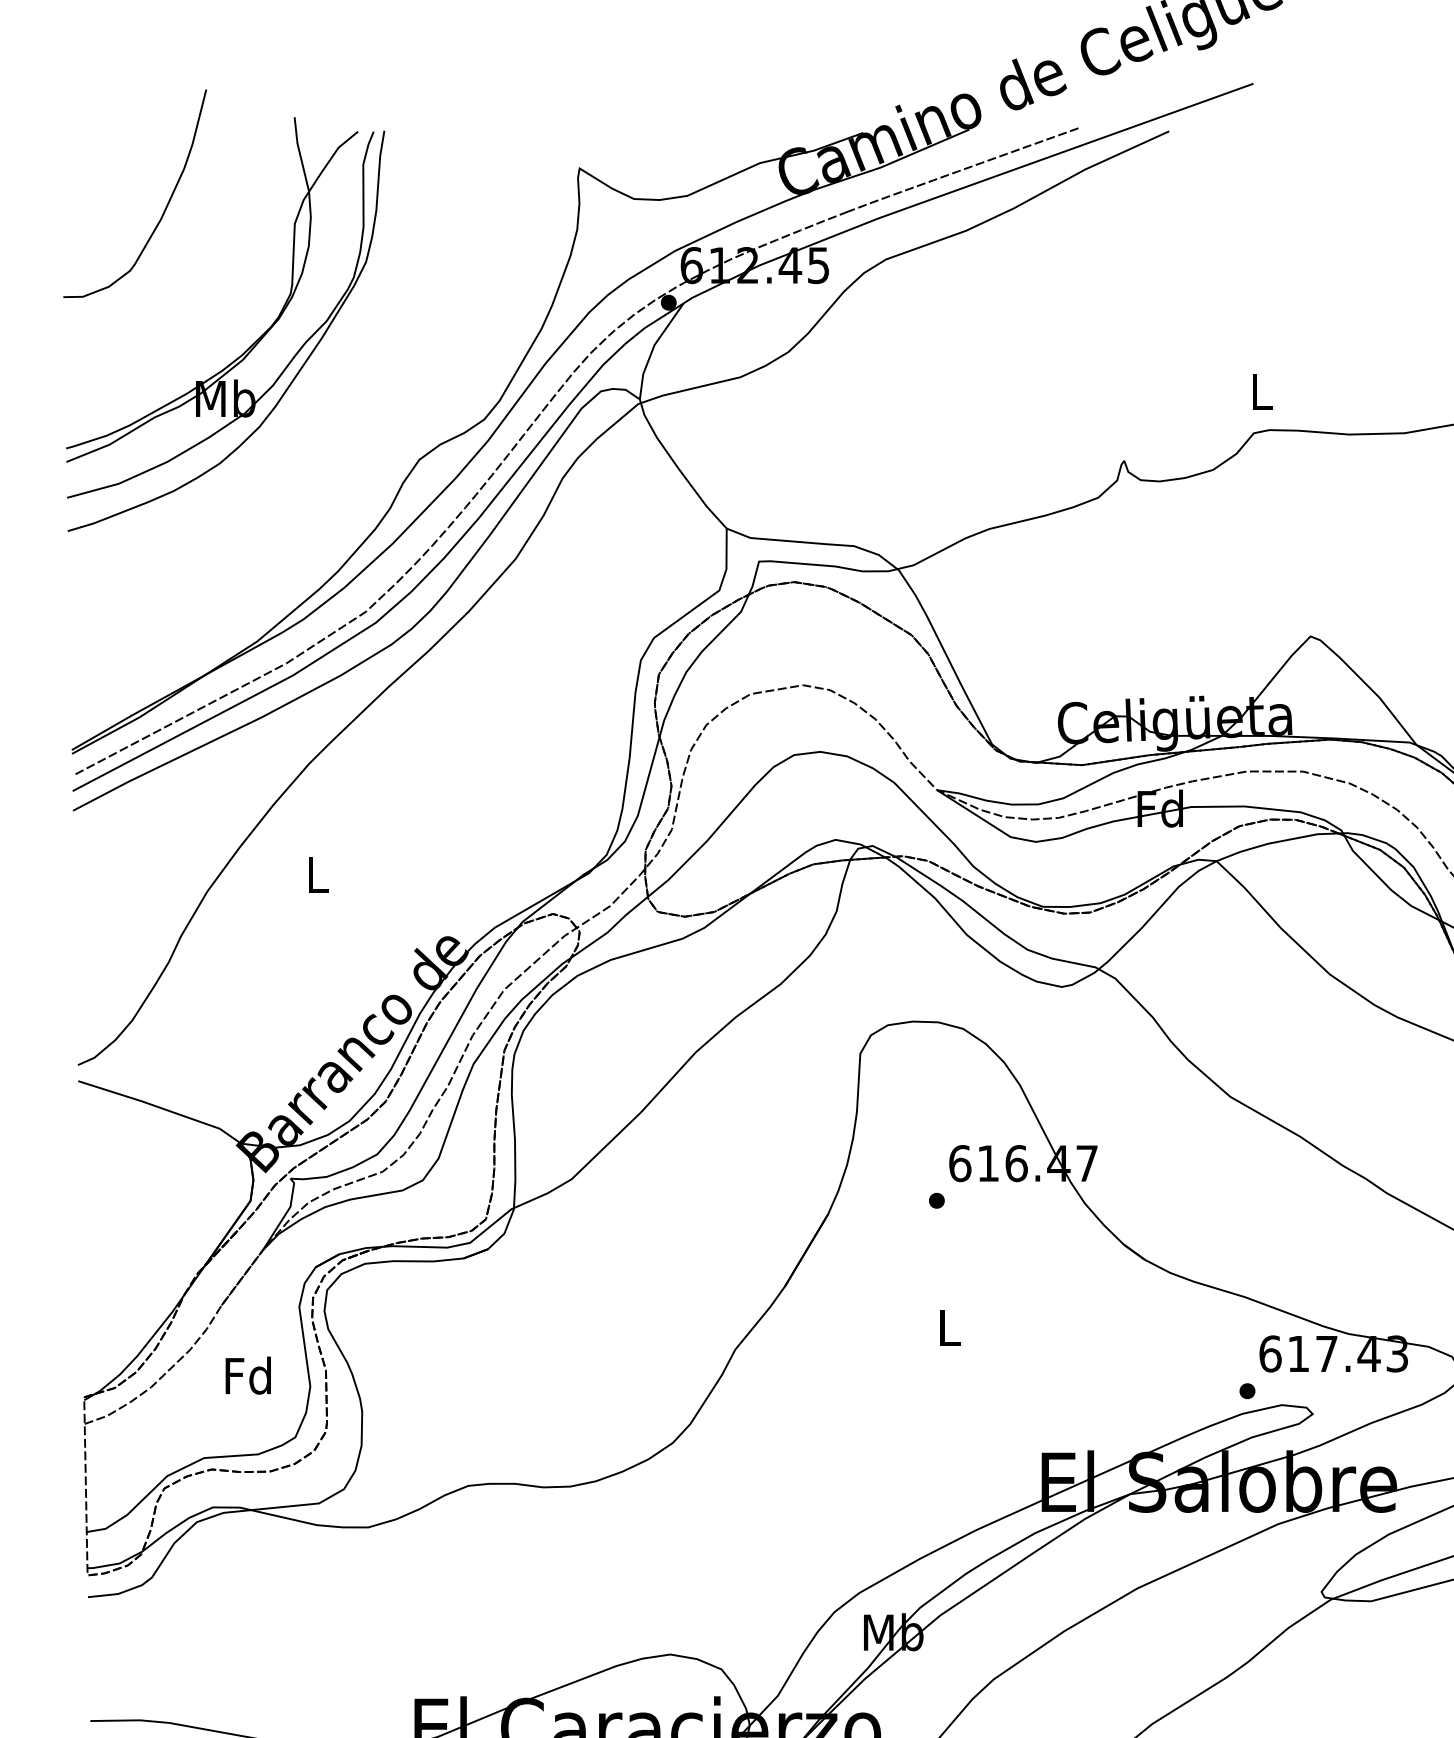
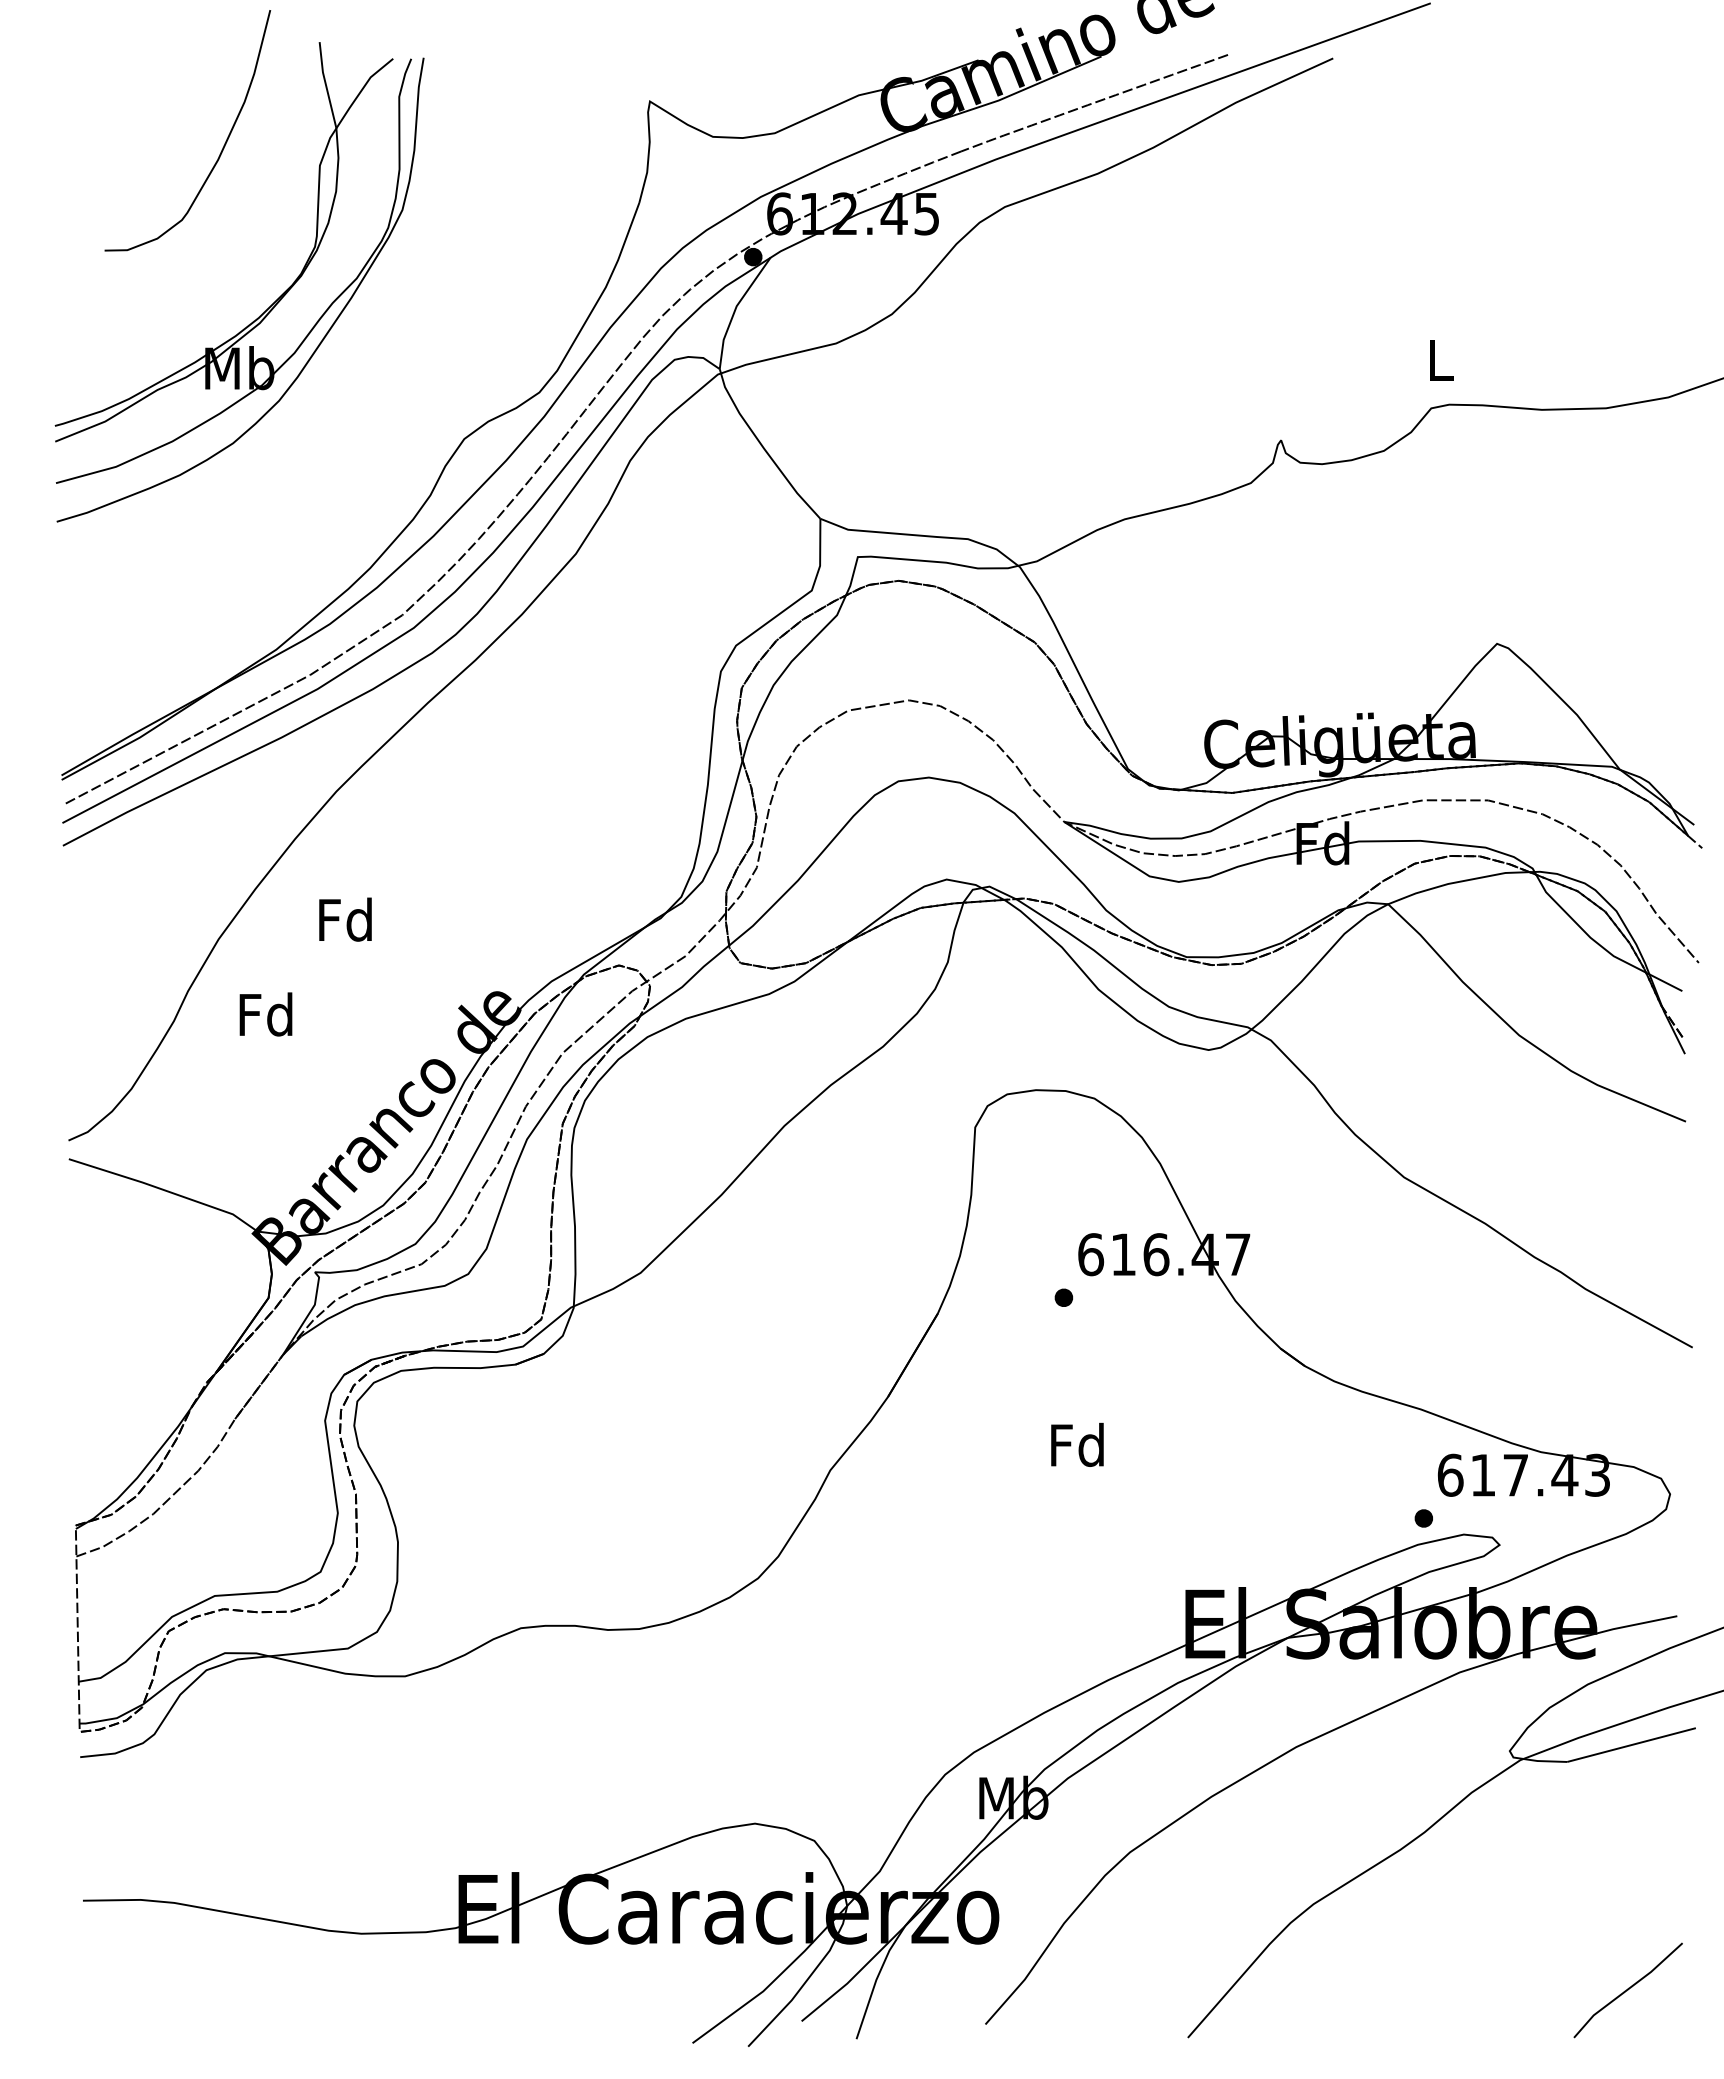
curve: (165, 208) -> (222, 147), moved
text: (316, 874) -> (345, 919), L -> Fd
text: (948, 1327) -> (1077, 1444), L -> Fd
text: (247, 1375) -> (265, 1014), moved

